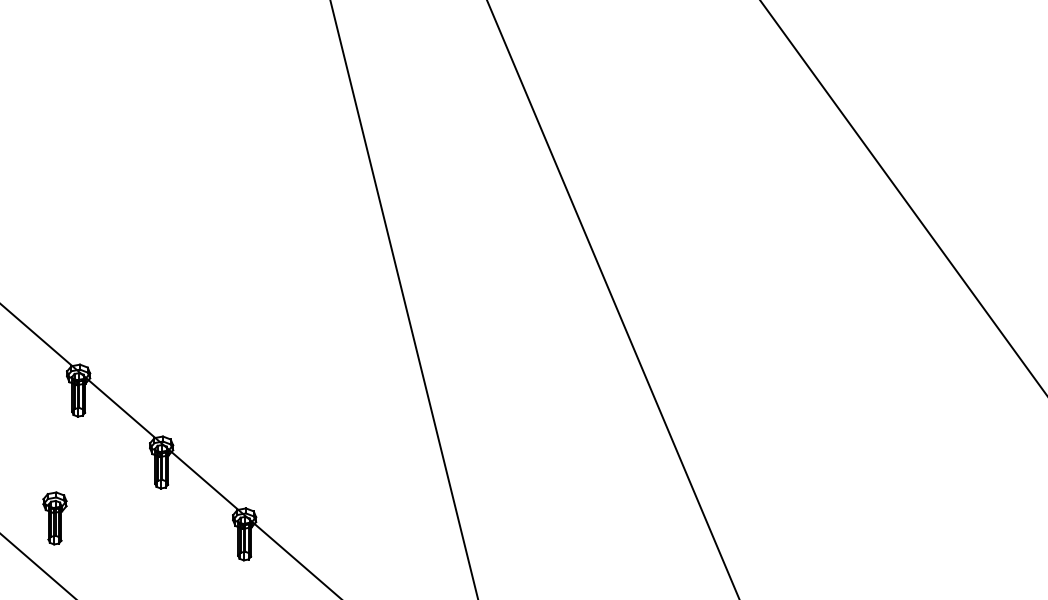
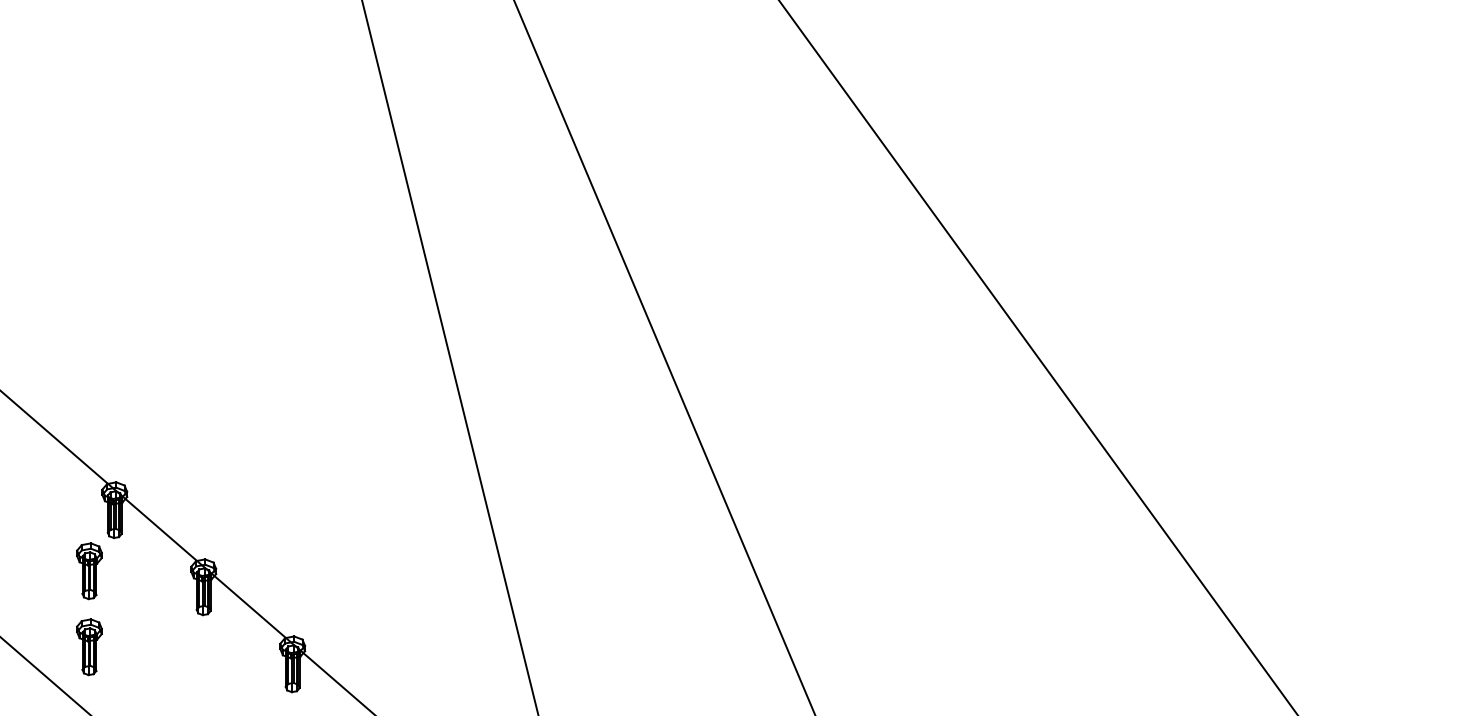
part: (55, 447) -> (89, 571), added

